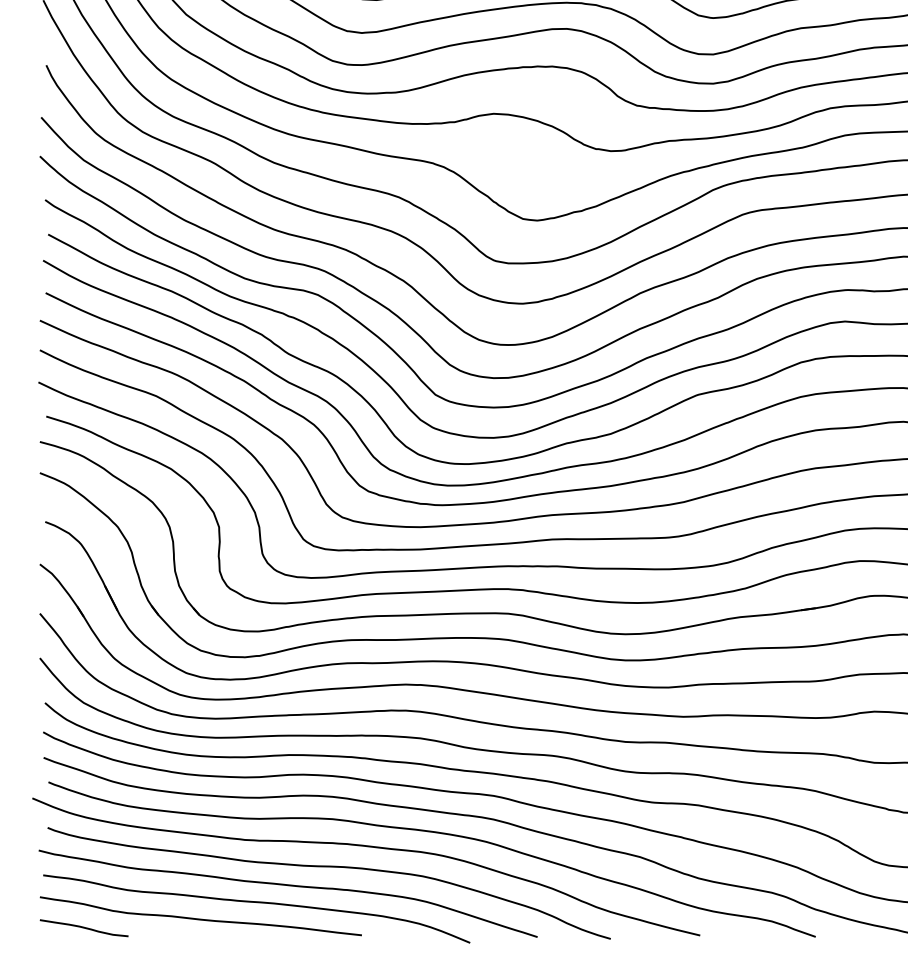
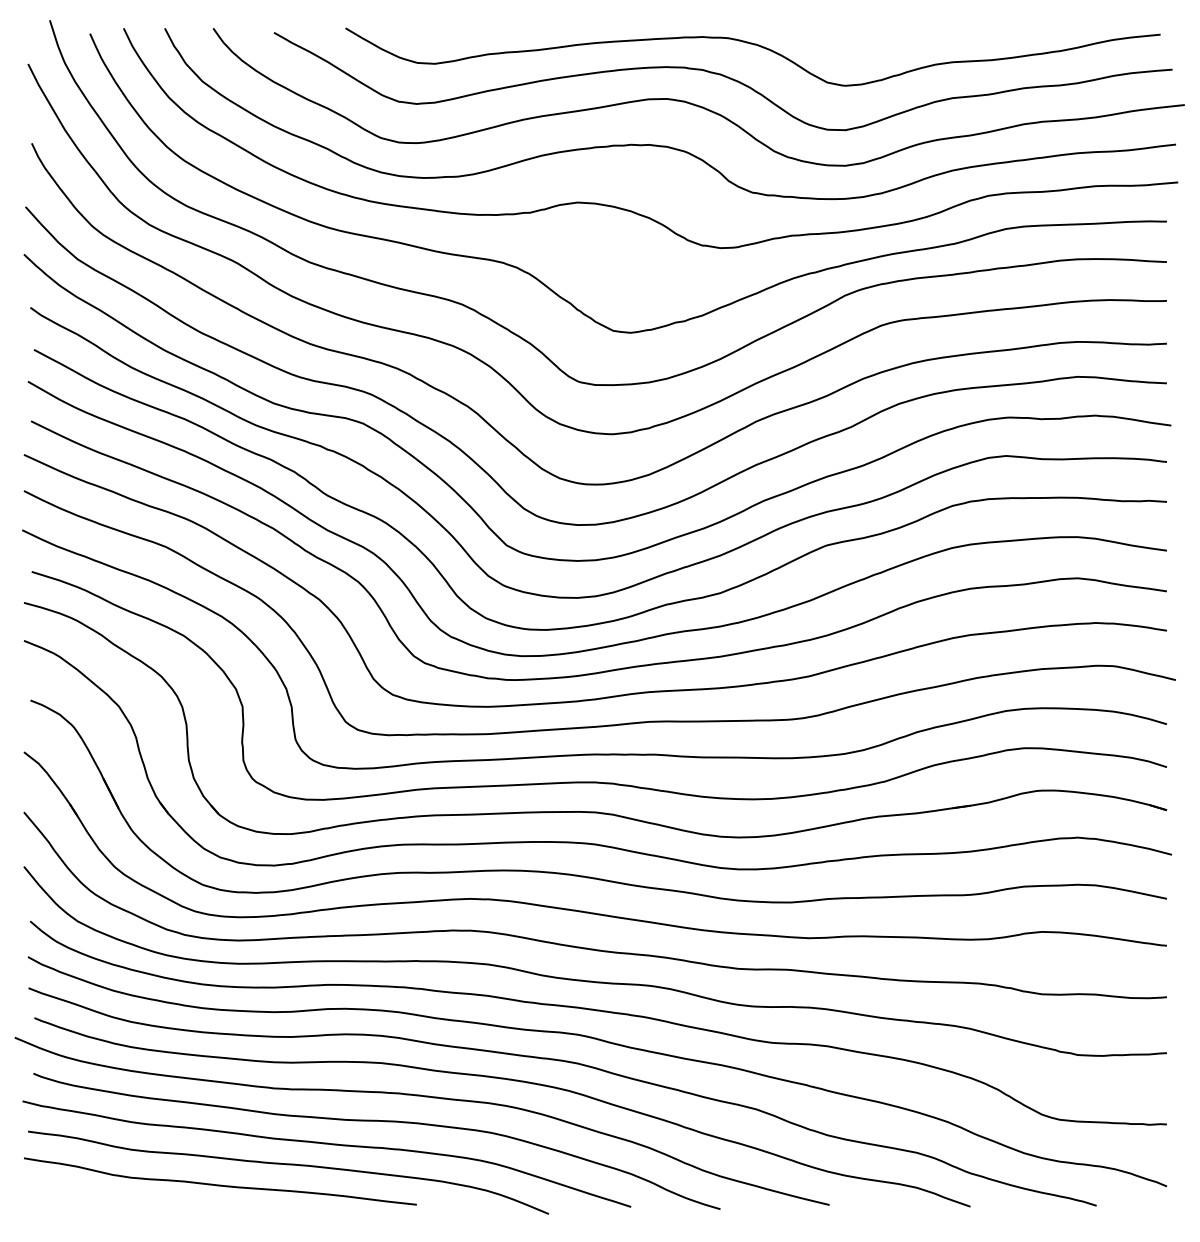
curve: (84, 927) -> (78, 1195), removed

